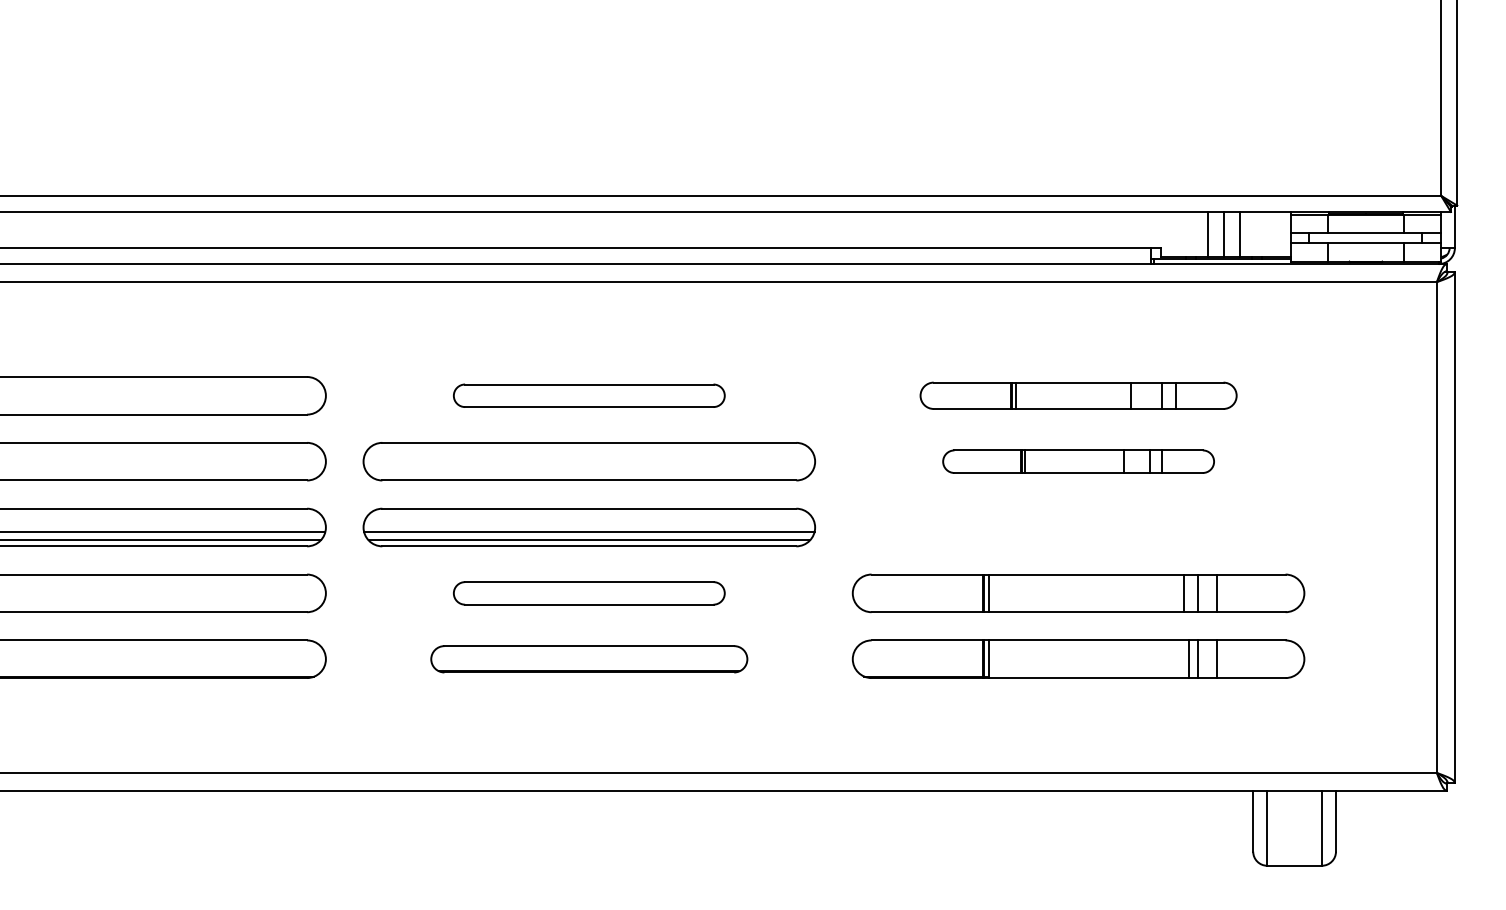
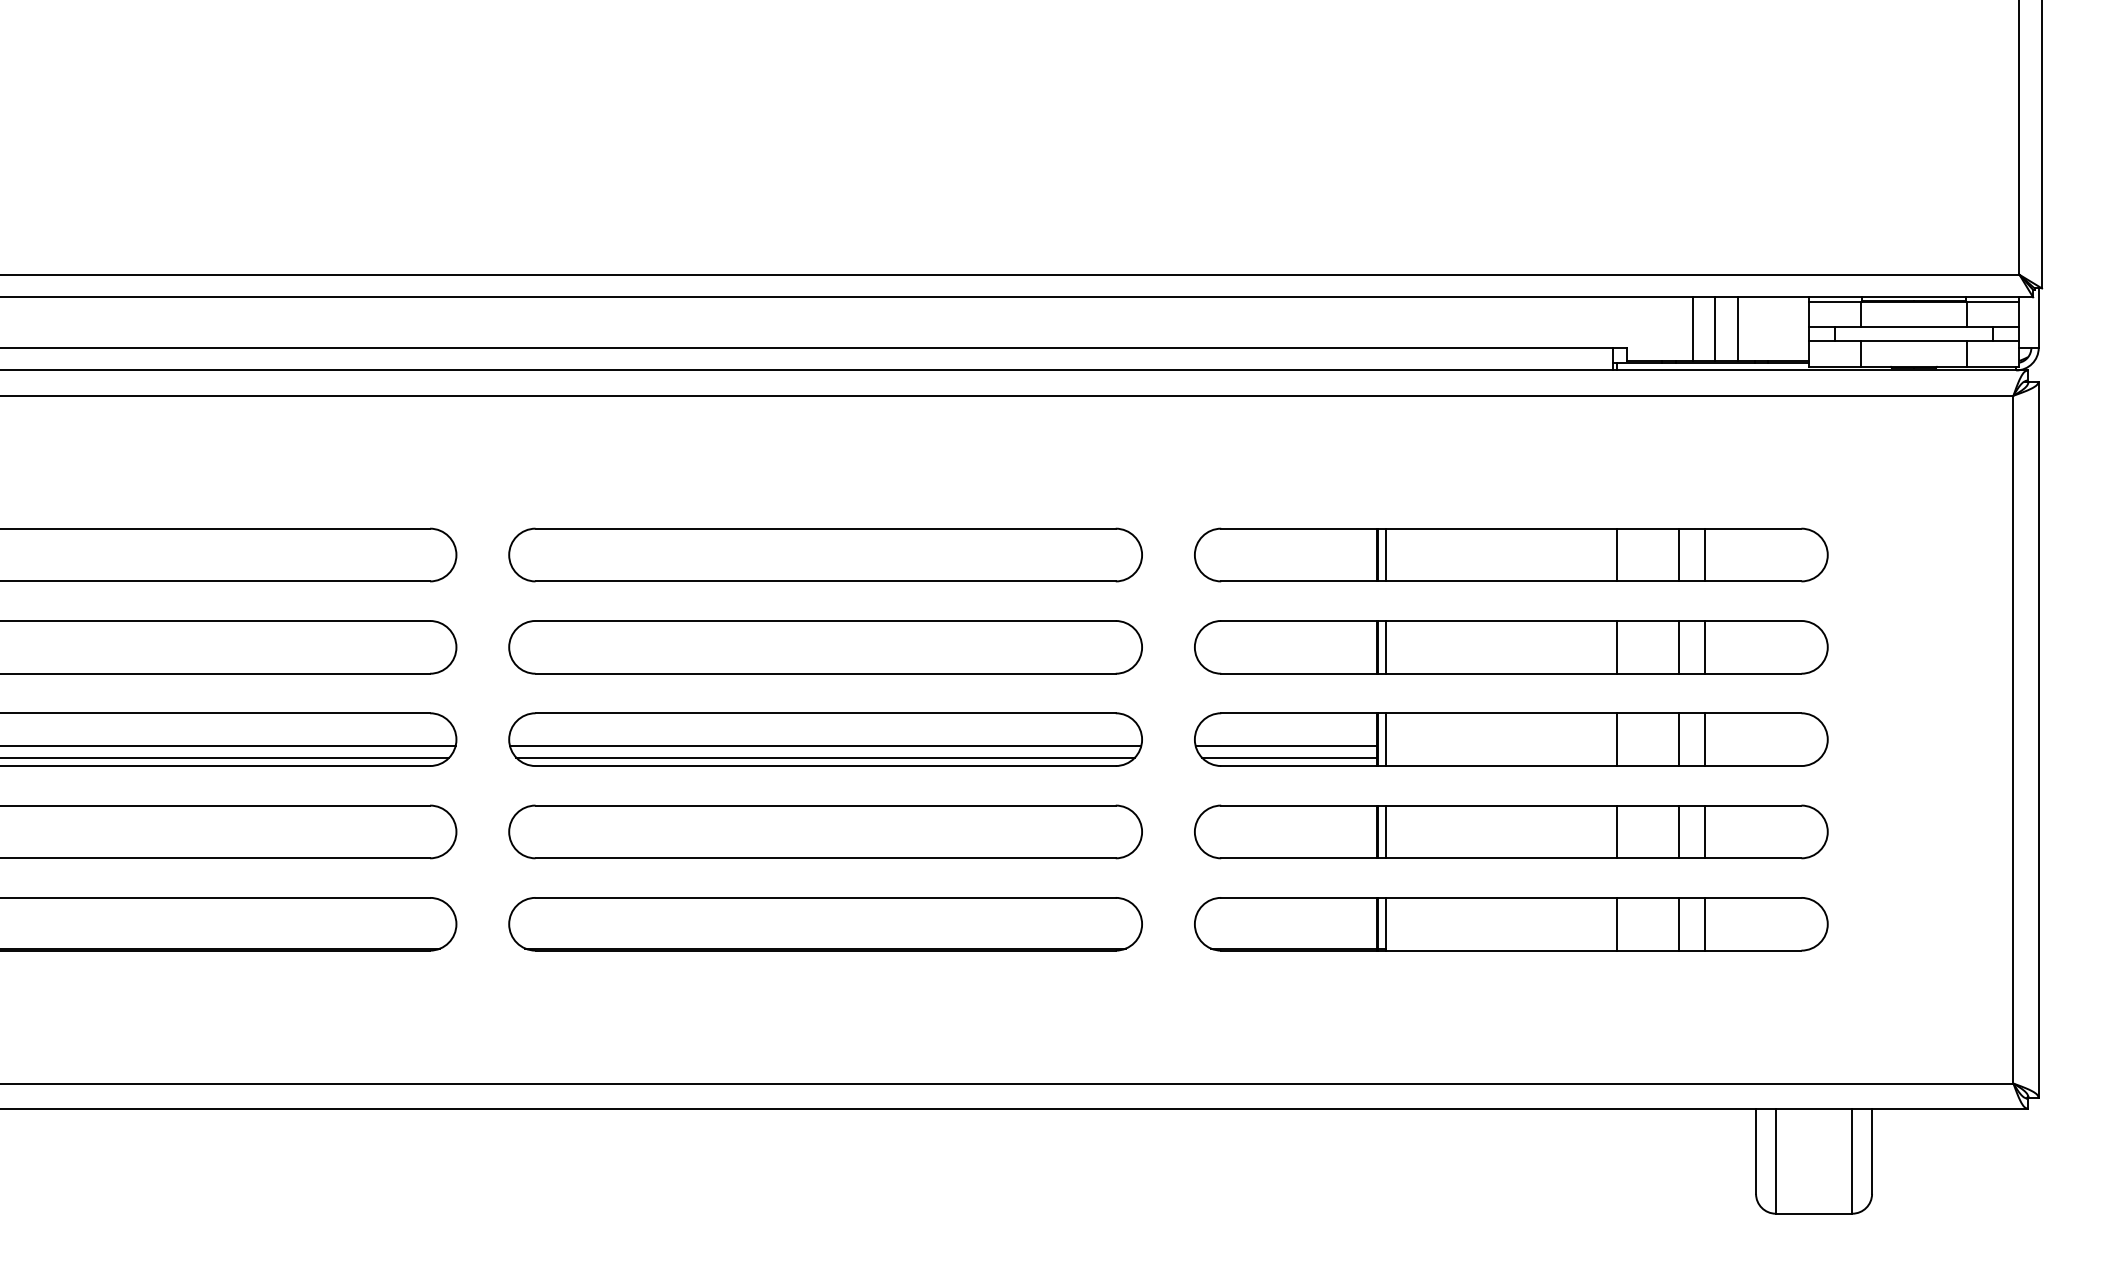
part: (589, 395) -> (825, 554), size x1.67
part: (1078, 395) -> (1511, 554), size x1.43
part: (1078, 461) -> (1511, 647), size x1.67
part: (1078, 527) -> (1511, 739), added
part: (589, 593) -> (825, 831), size x1.67
line: (1183, 593) -> (1616, 831), moved
line: (1188, 658) -> (1616, 923), moved
part: (589, 659) -> (825, 924), size x1.43

